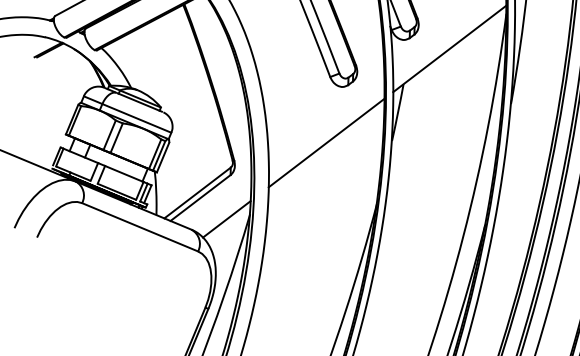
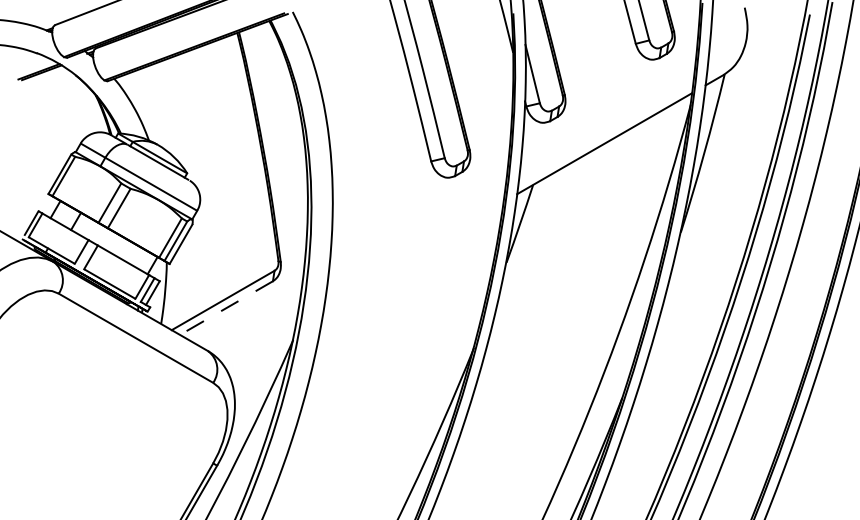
line: (326, 142) -> (413, 253), removed
line: (200, 198) -> (226, 308), solid -> dashed
line: (226, 219) -> (259, 342), removed

